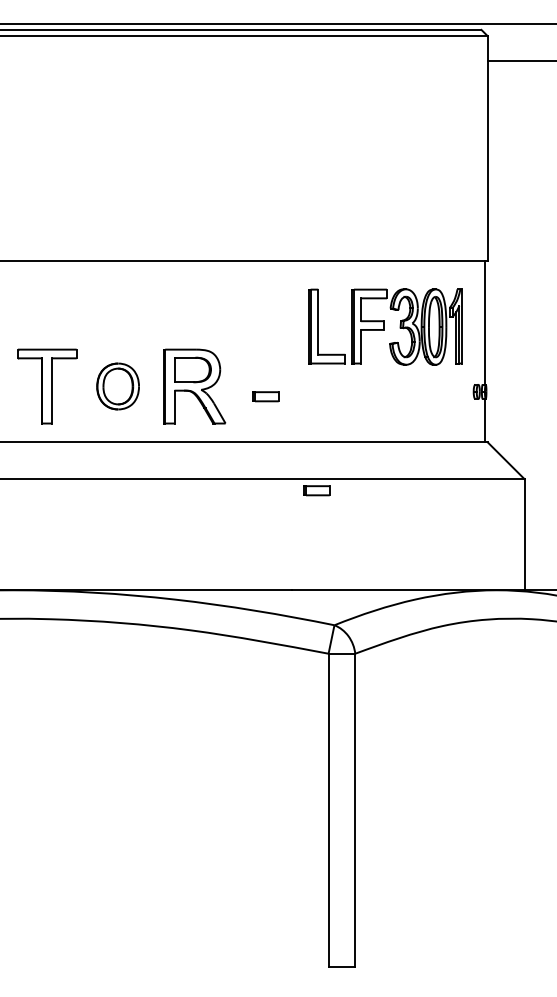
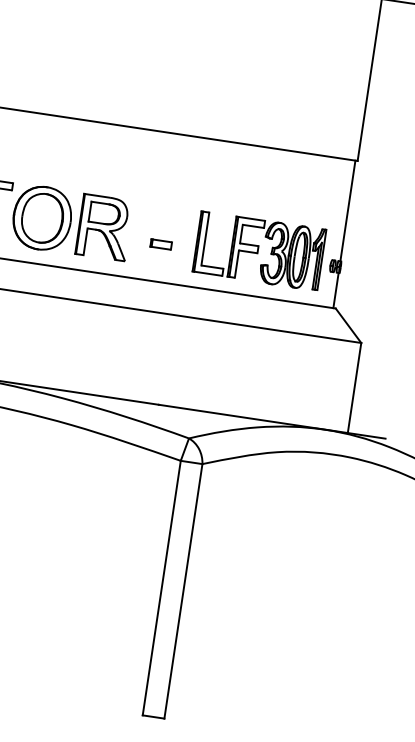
part: (385, 326) -> (259, 250), moved
part: (117, 386) -> (41, 218), size x1.67
part: (316, 490) -> (190, 326), removed

